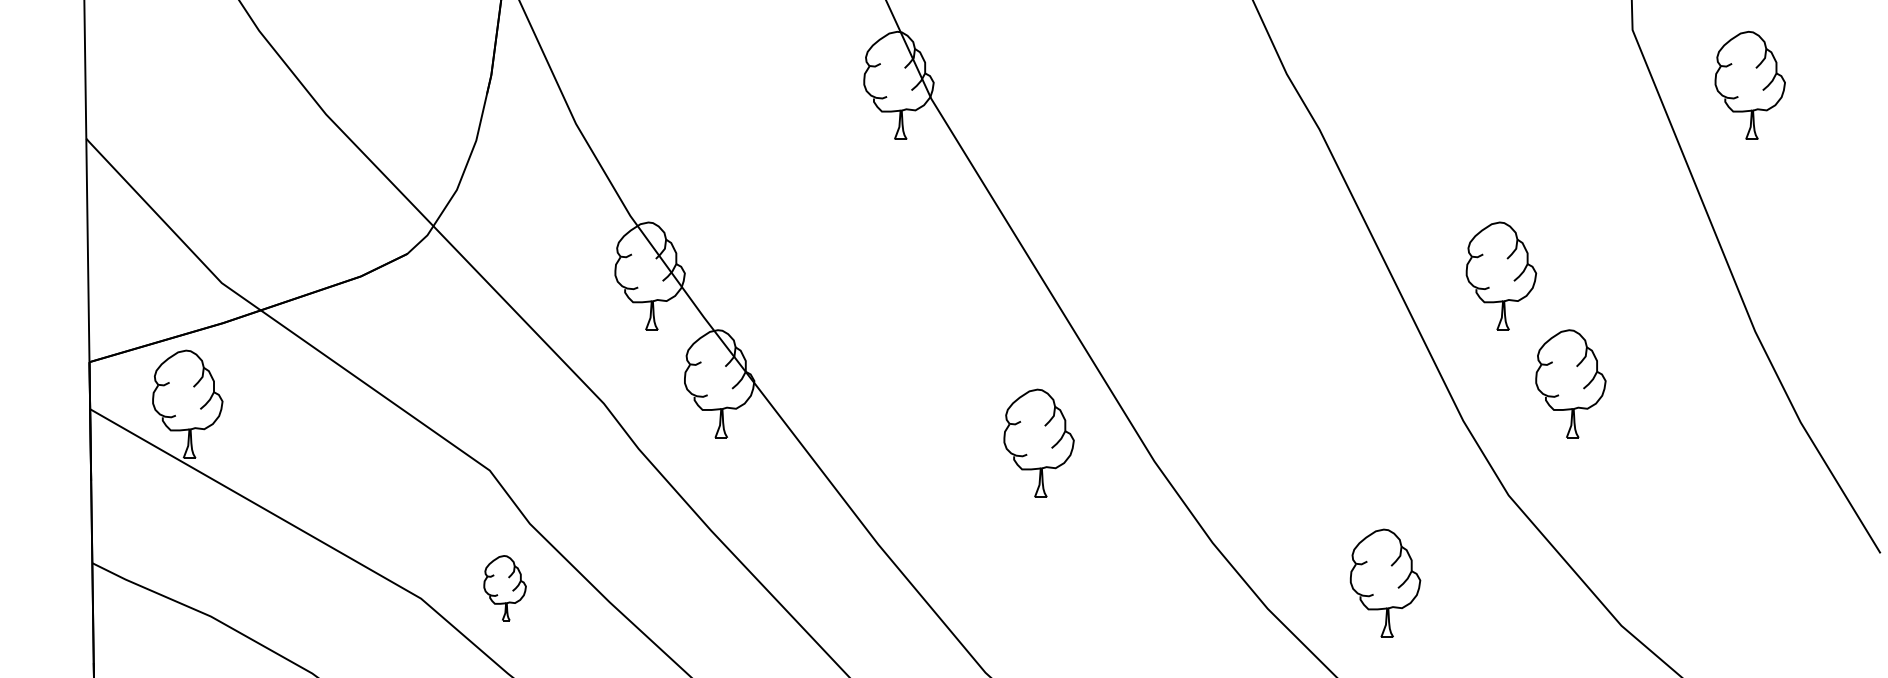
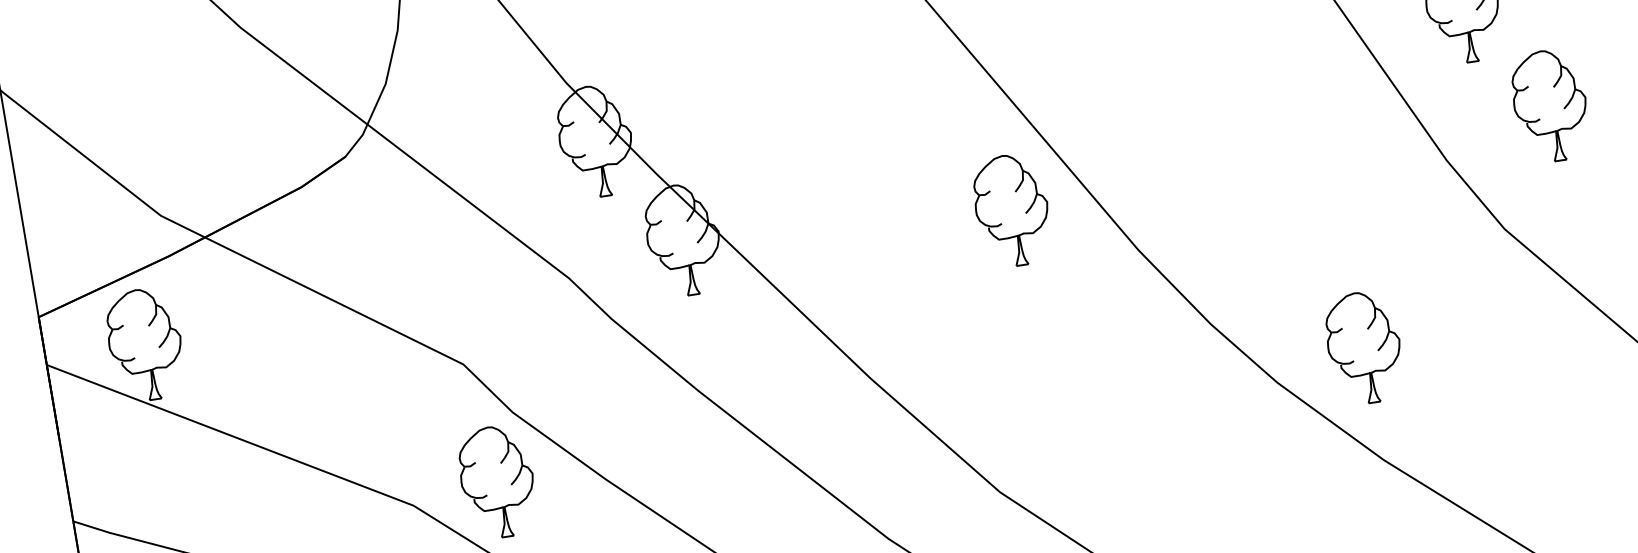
part: (1038, 442) -> (1011, 209), moved
part: (1385, 582) -> (1364, 346), moved
part: (504, 587) -> (496, 481), size x1.67

